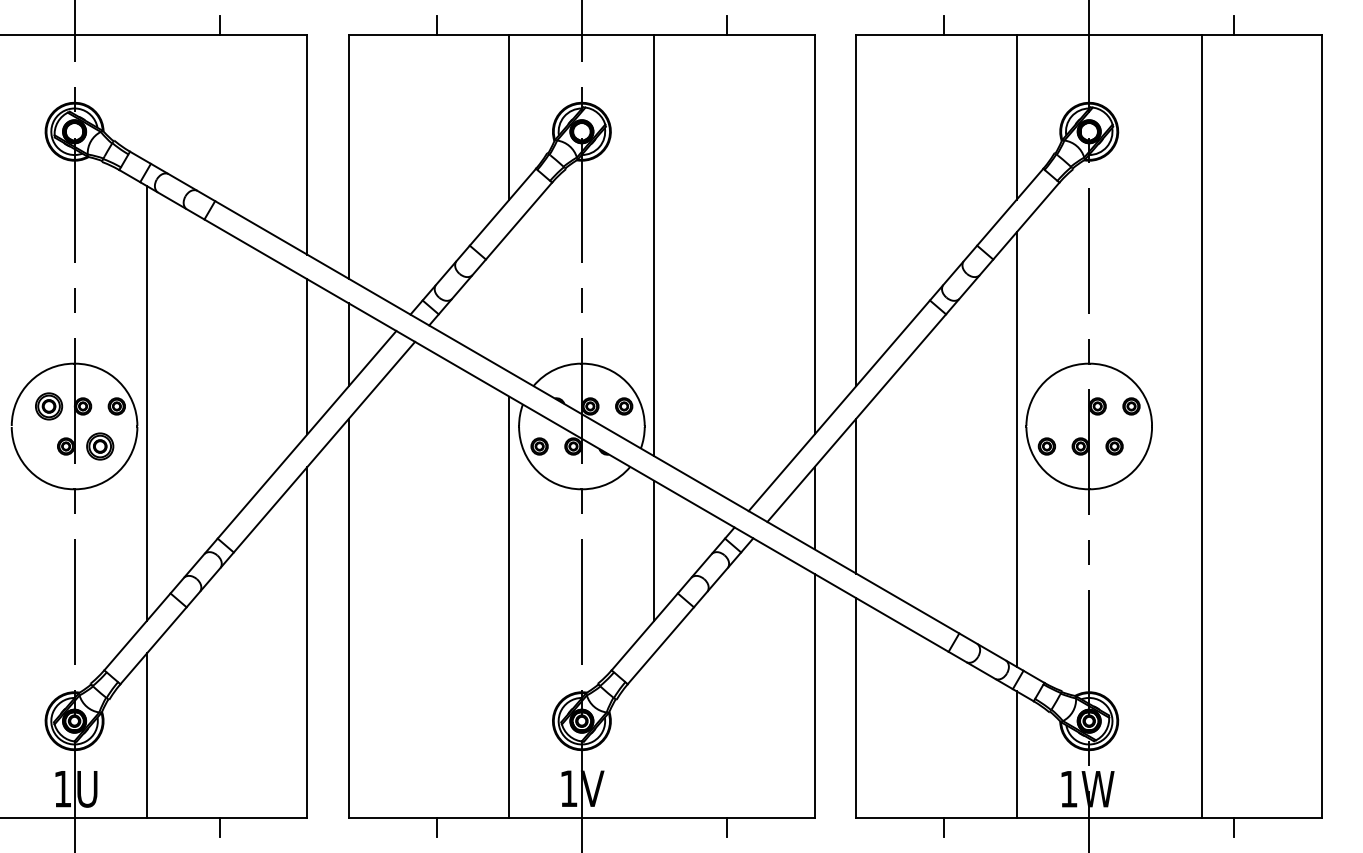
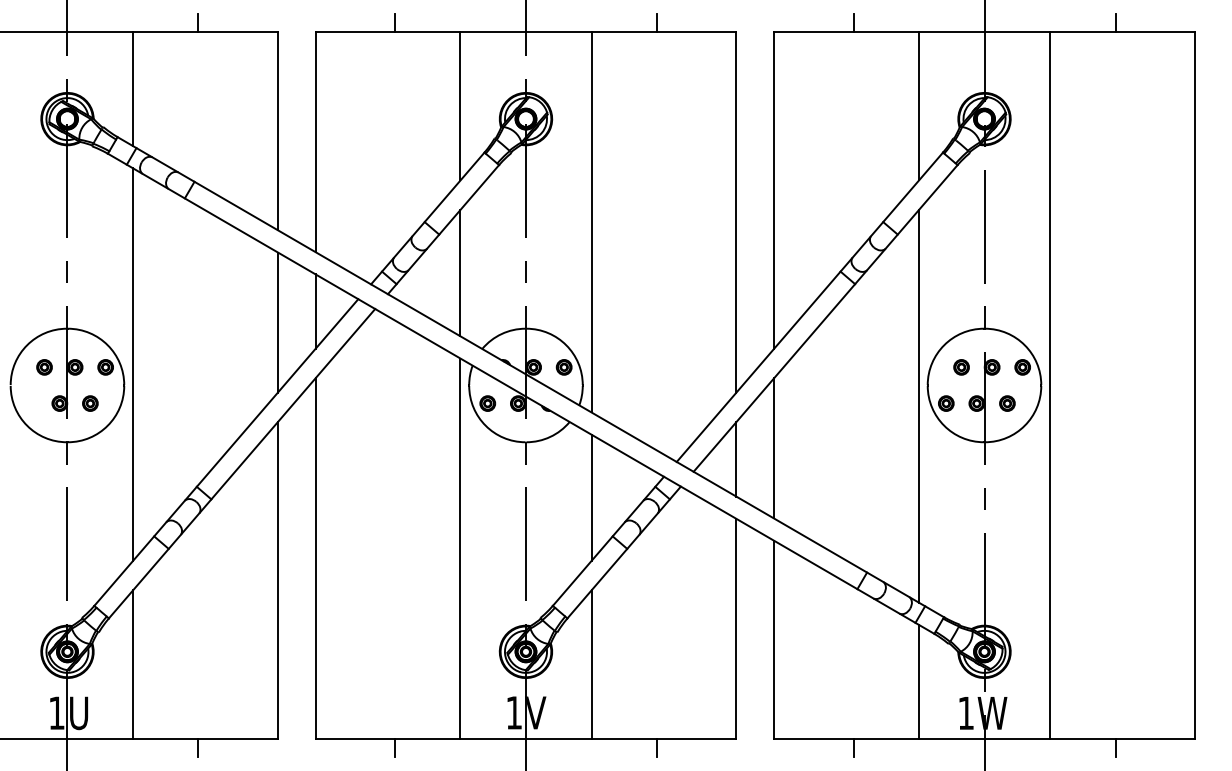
line: (147, 98) -> (133, 89), added
line: (509, 302) -> (460, 273), added
part: (49, 406) -> (44, 367), size x0.62
part: (1063, 406) -> (961, 367), added
line: (1201, 426) -> (1049, 385), moved
part: (99, 446) -> (89, 403), size x0.62
line: (654, 735) -> (591, 664), added

